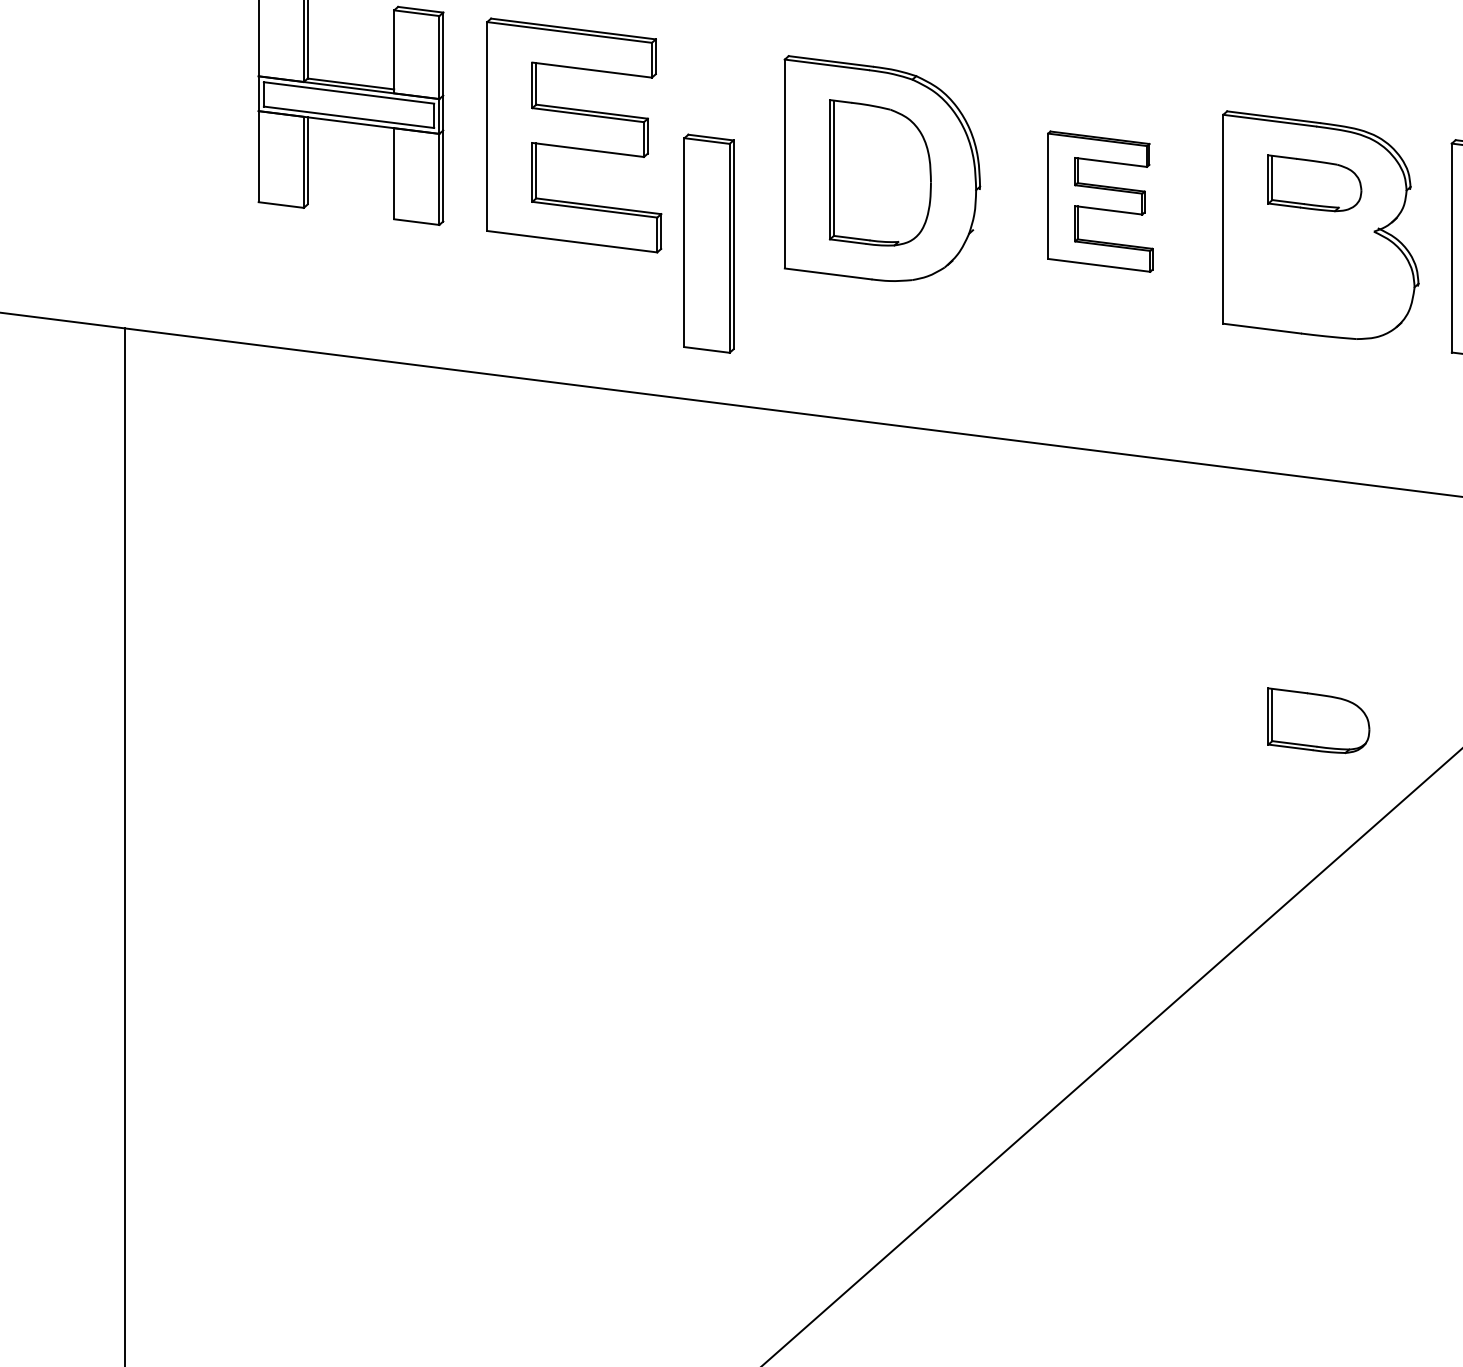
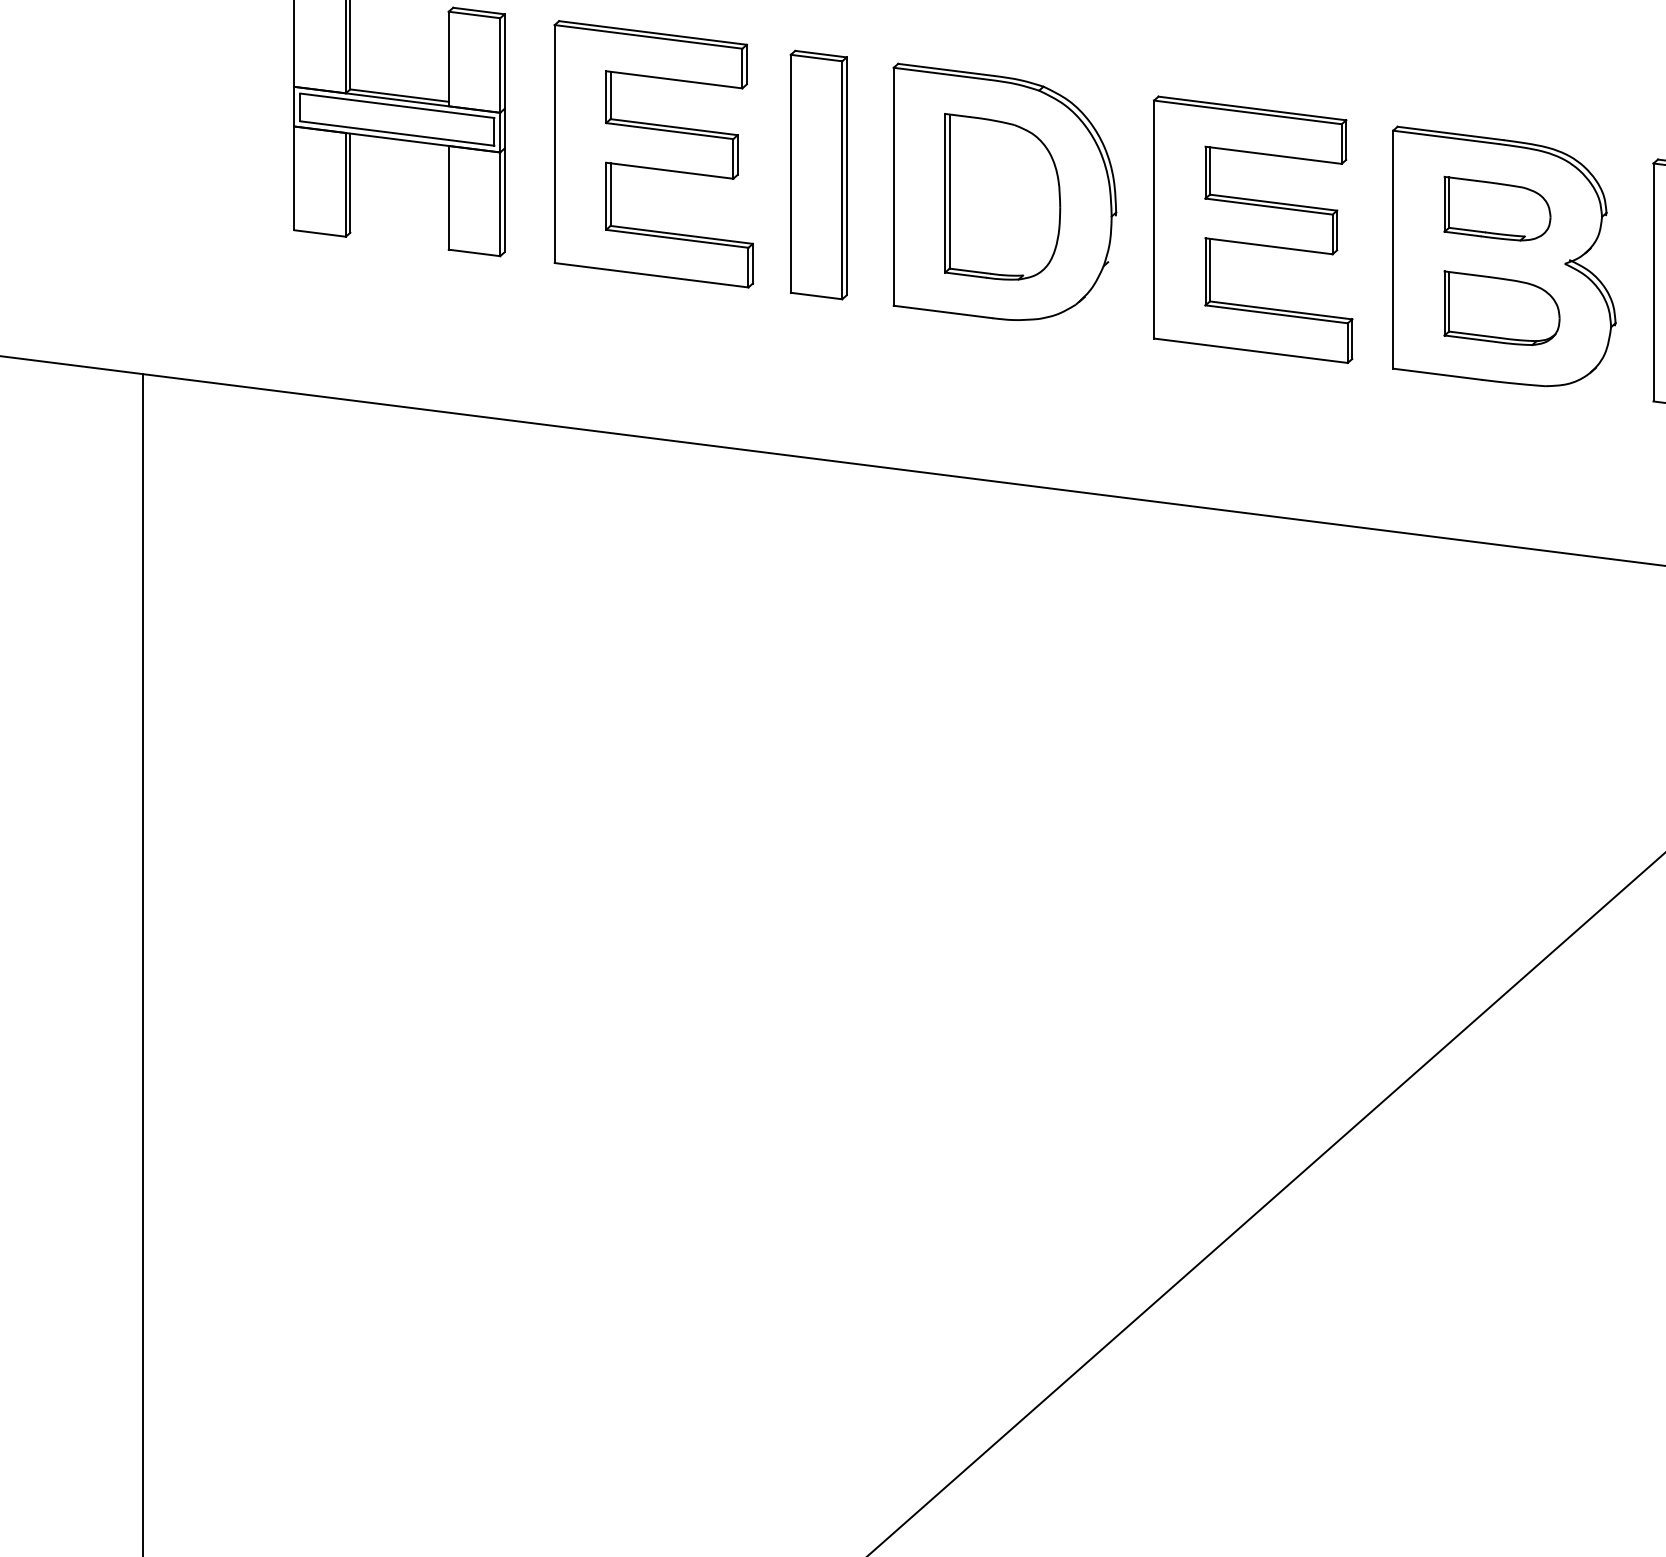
part: (1100, 201) -> (1253, 229), size x1.67
part: (708, 243) -> (818, 174), moved
part: (1318, 720) -> (1501, 308), moved

